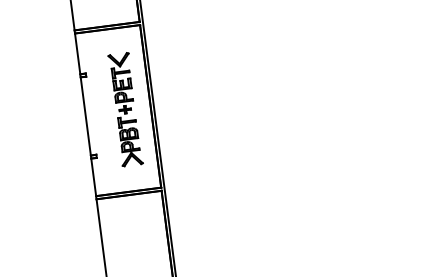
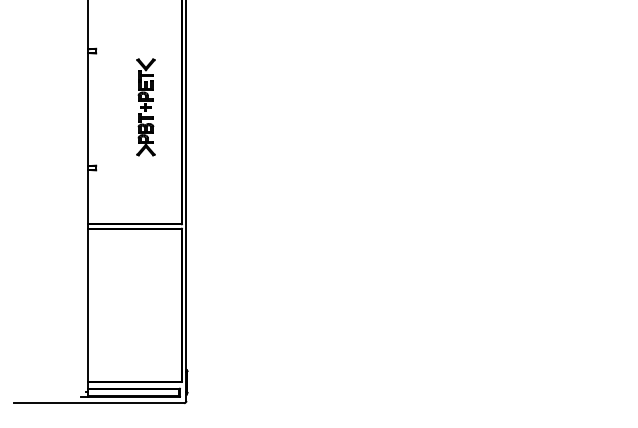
part: (125, 109) -> (145, 107), size x0.6

